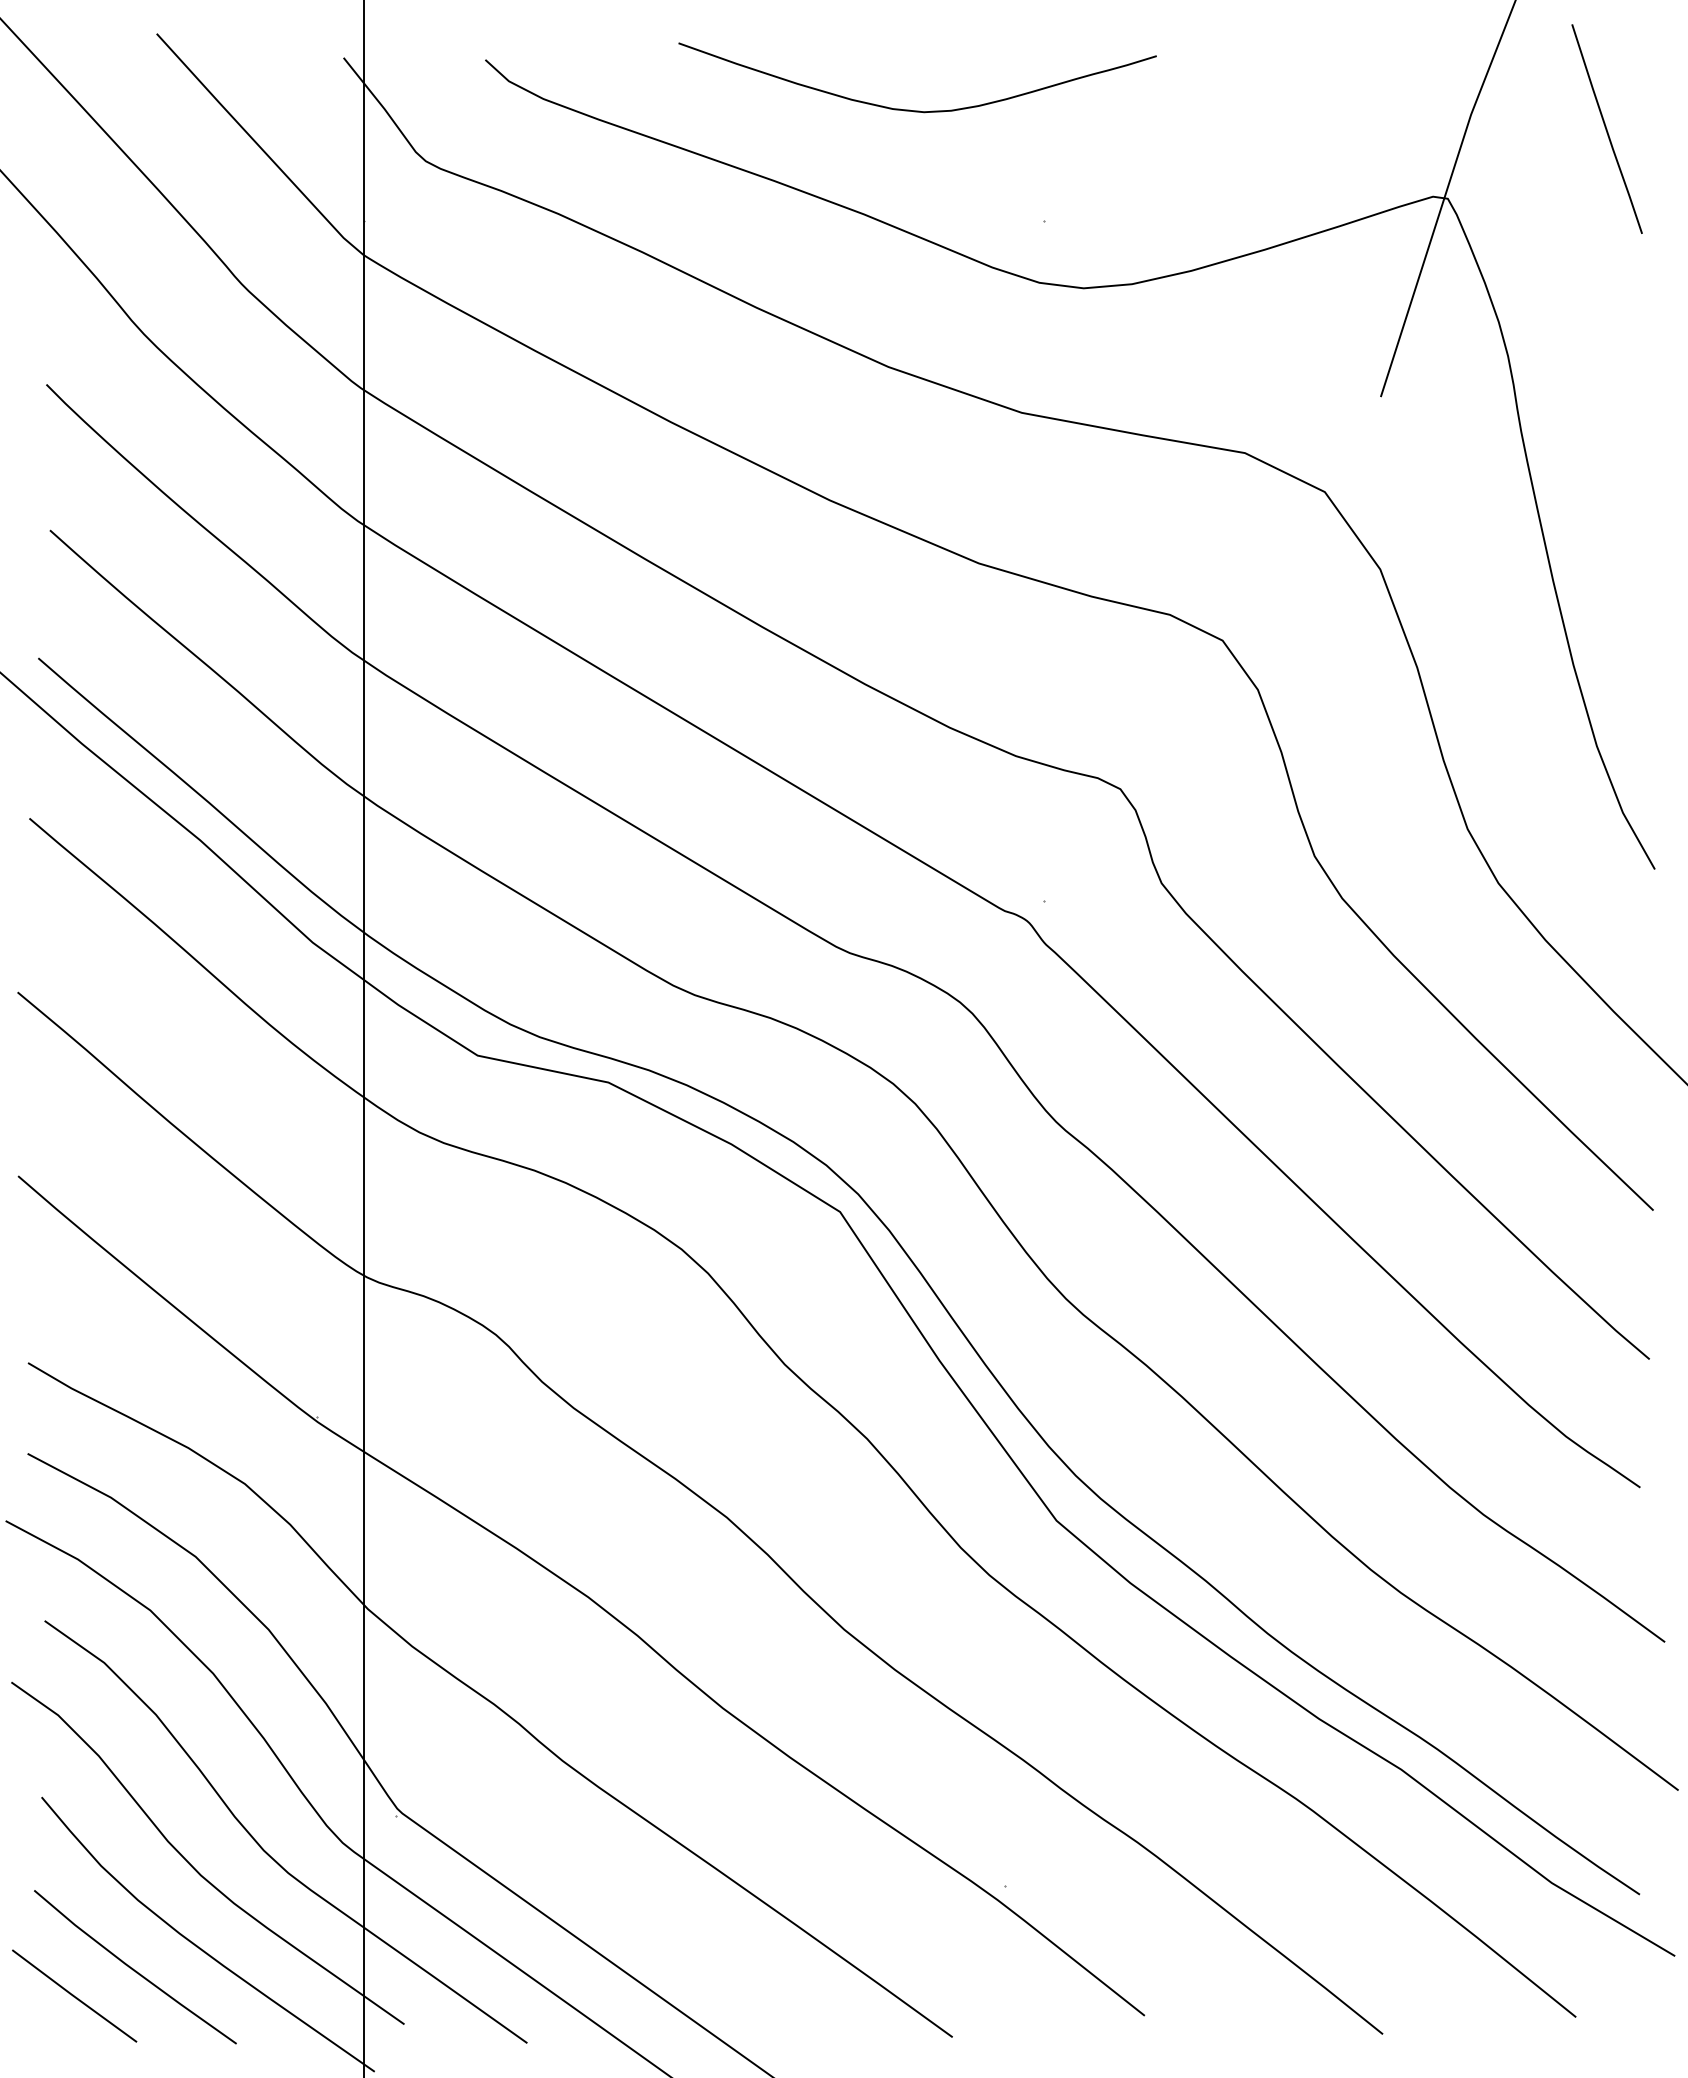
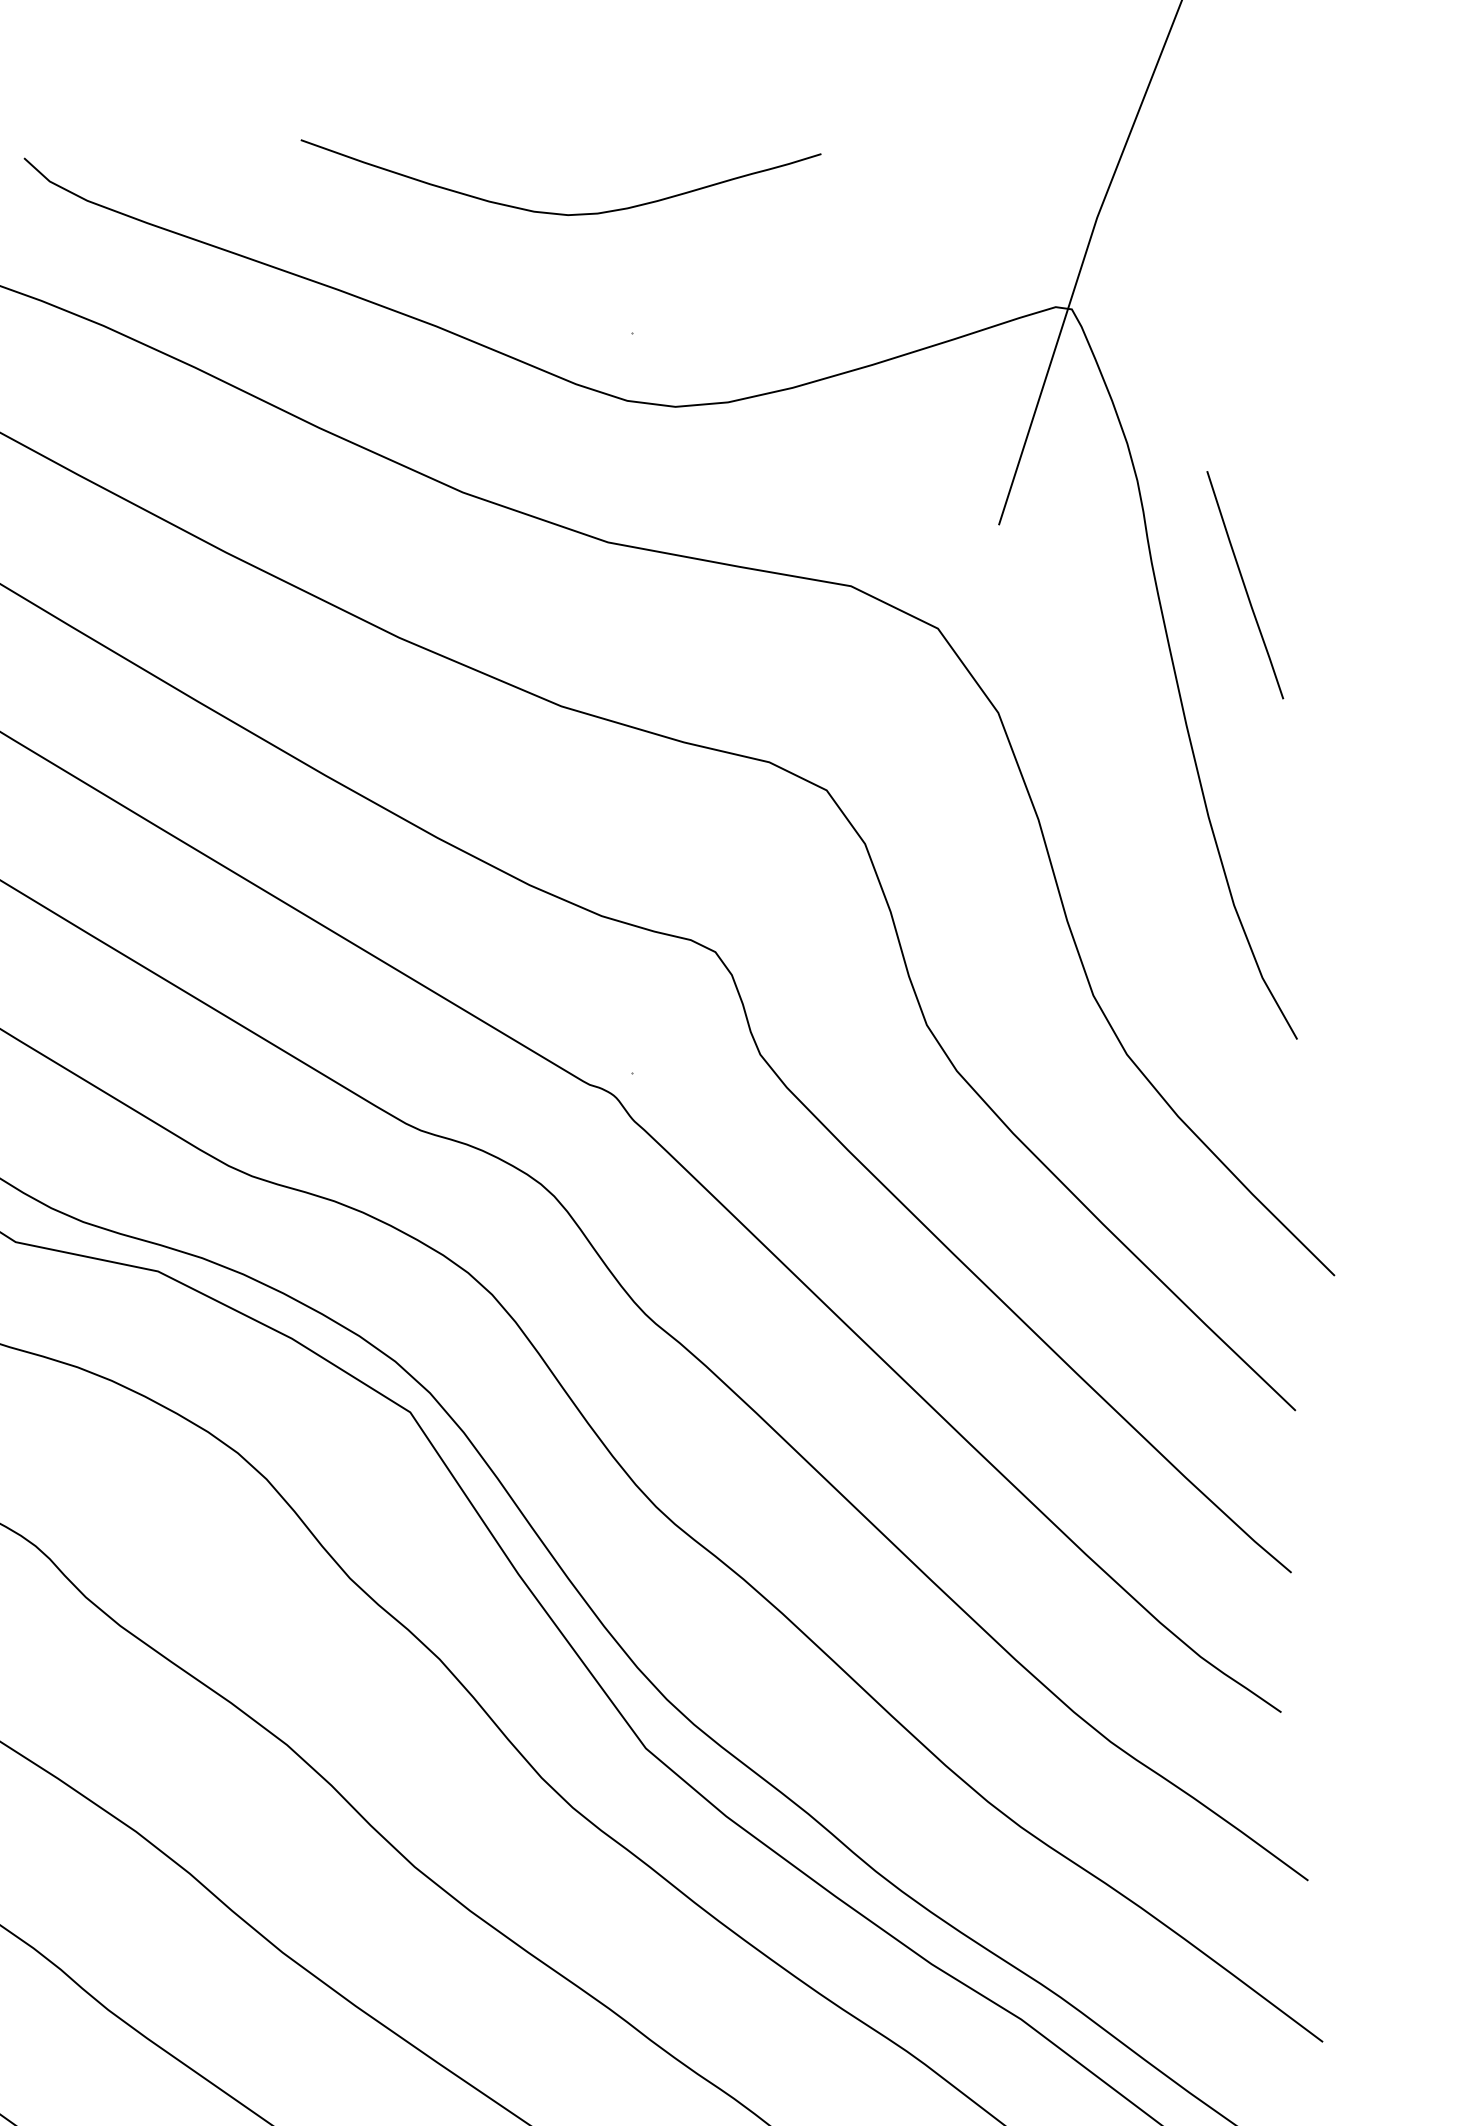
curve: (910, 109) -> (553, 212), moved
line: (1606, 128) -> (1244, 584), moved

